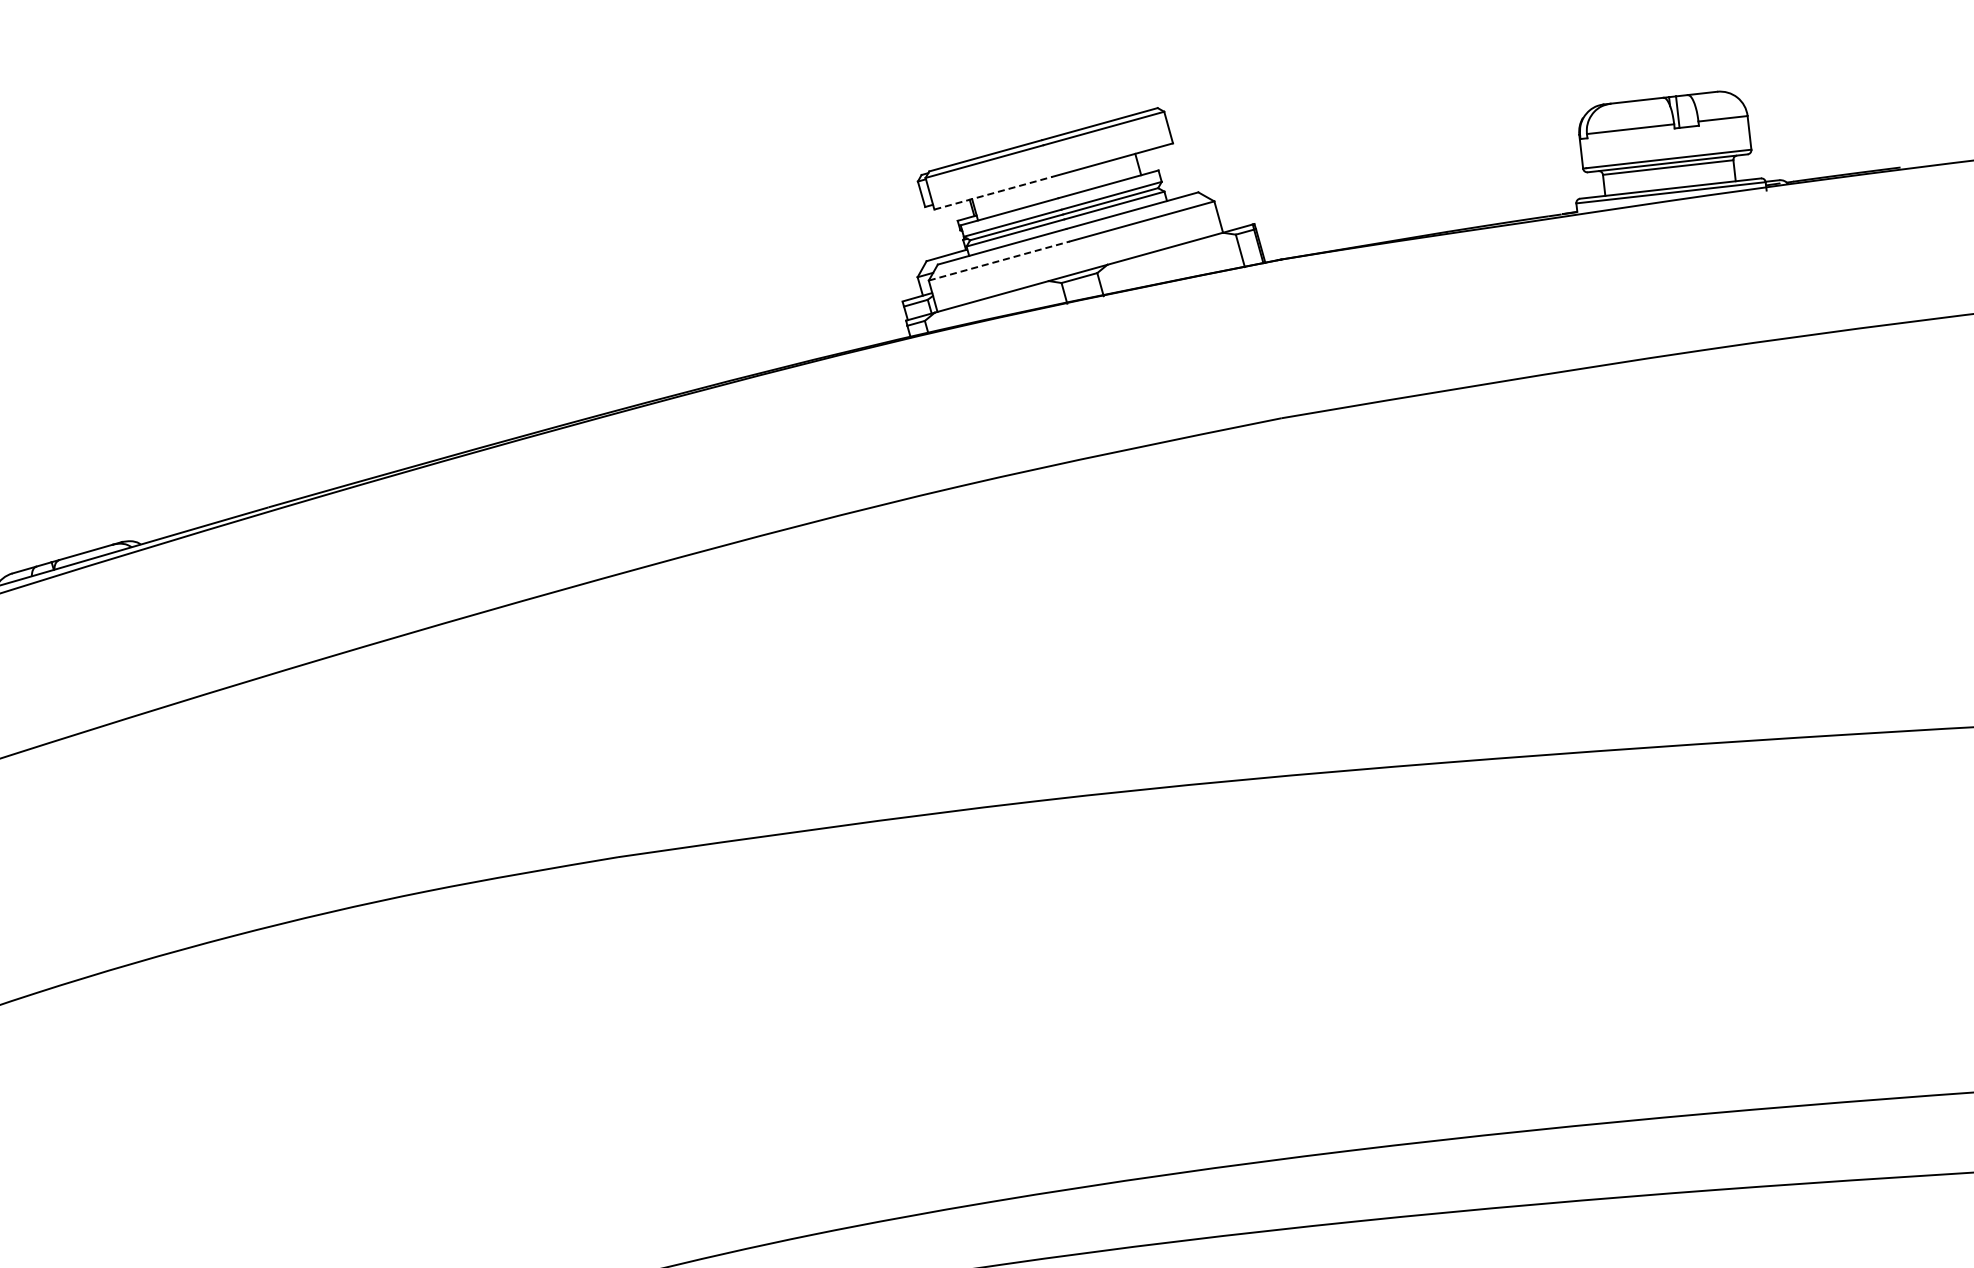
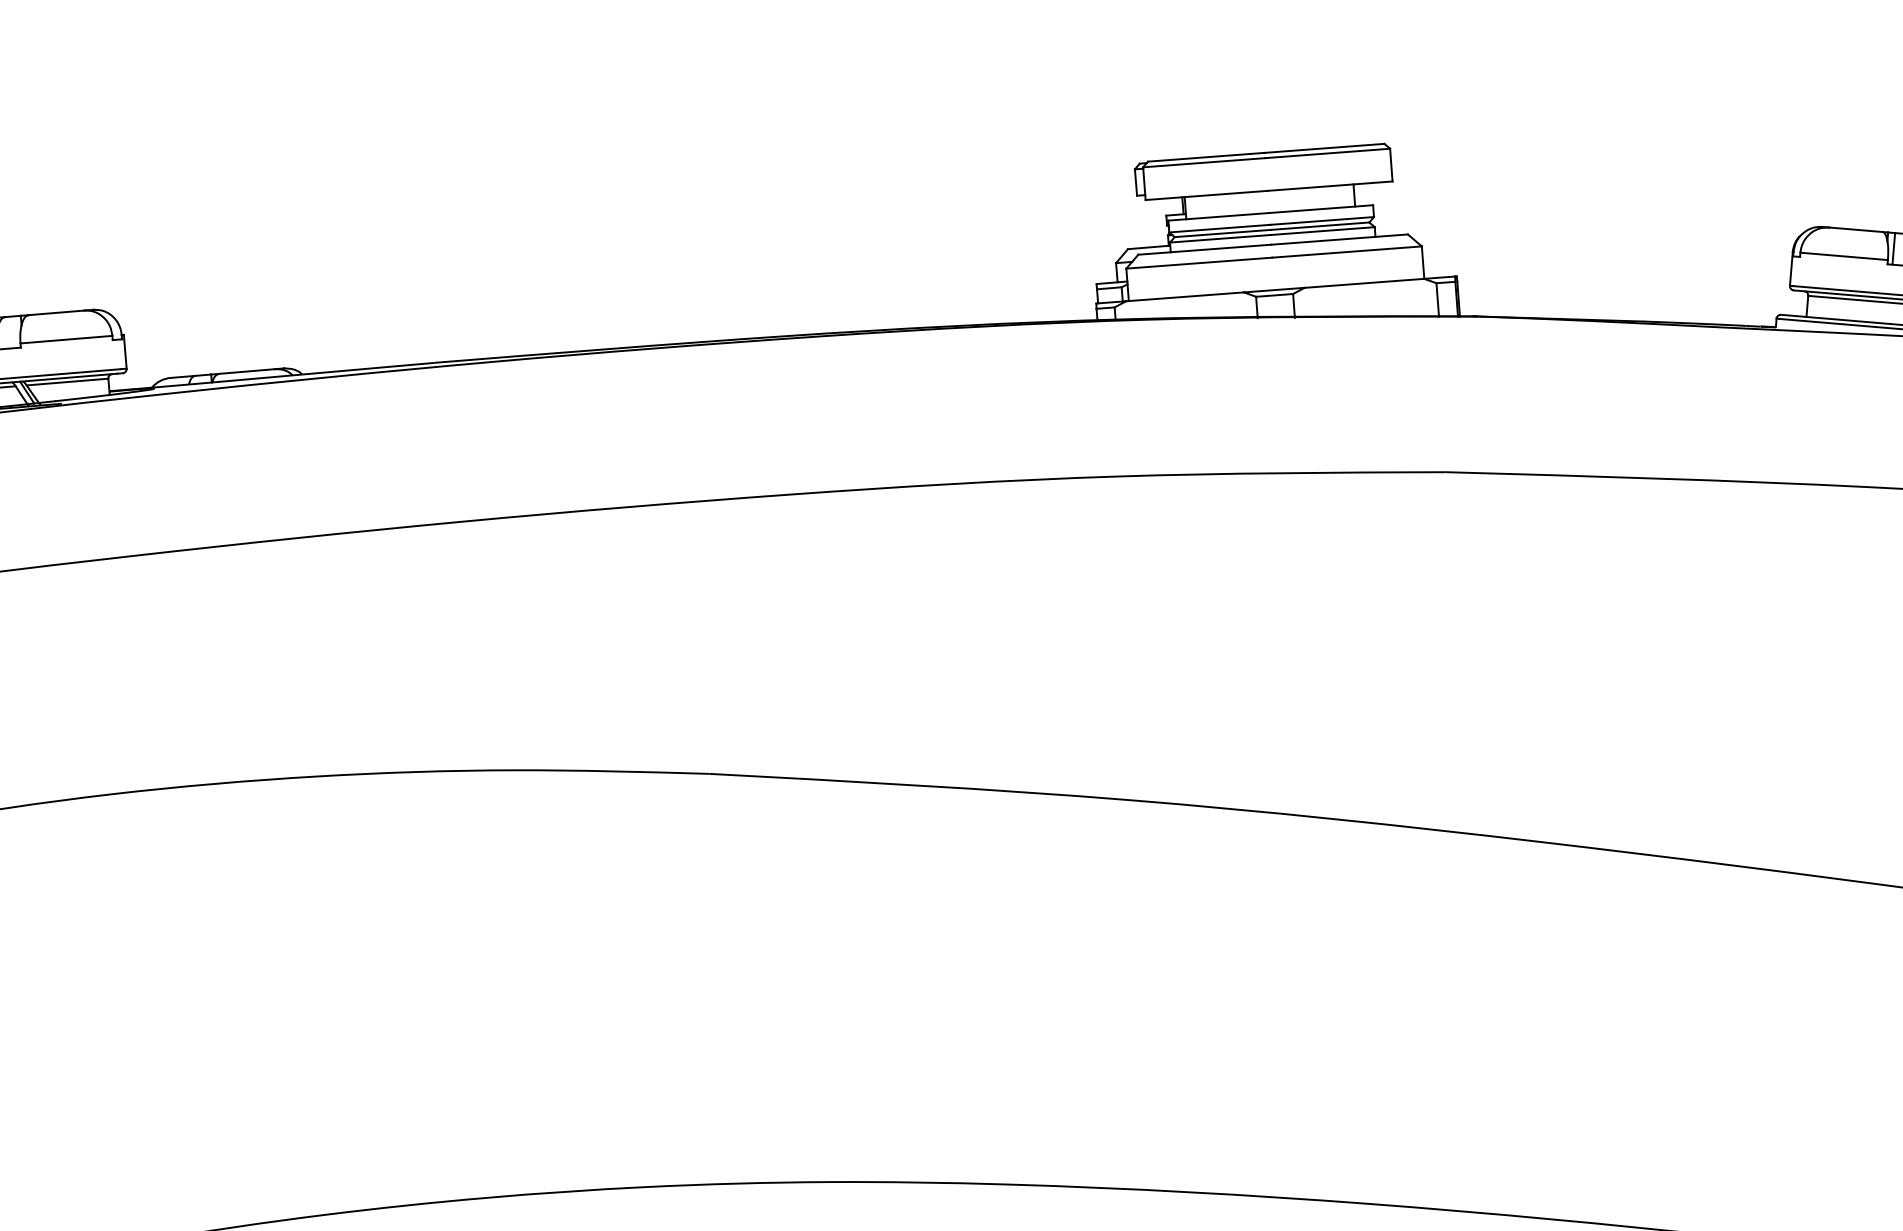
line: (993, 193) -> (1206, 195), dashed -> solid
line: (999, 260) -> (1199, 262), dashed -> solid

